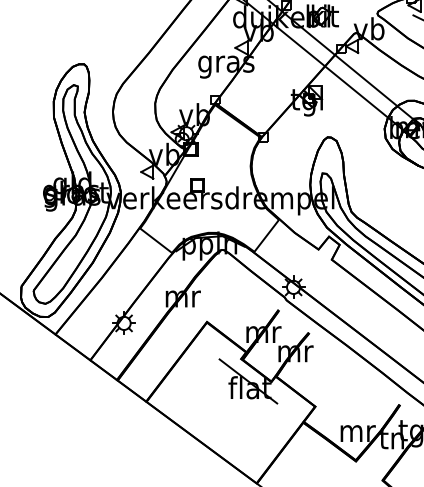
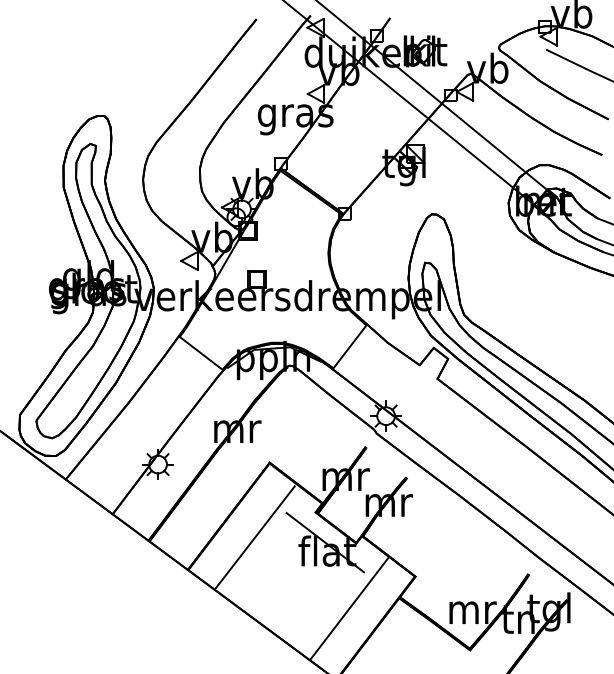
line: (195, 377) -> (254, 537), added
line: (266, 430) -> (349, 608), added

